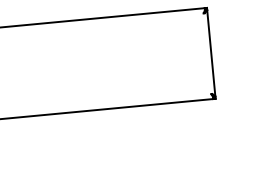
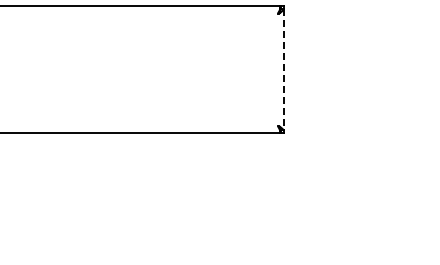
line: (211, 53) -> (283, 69), solid -> dashed

